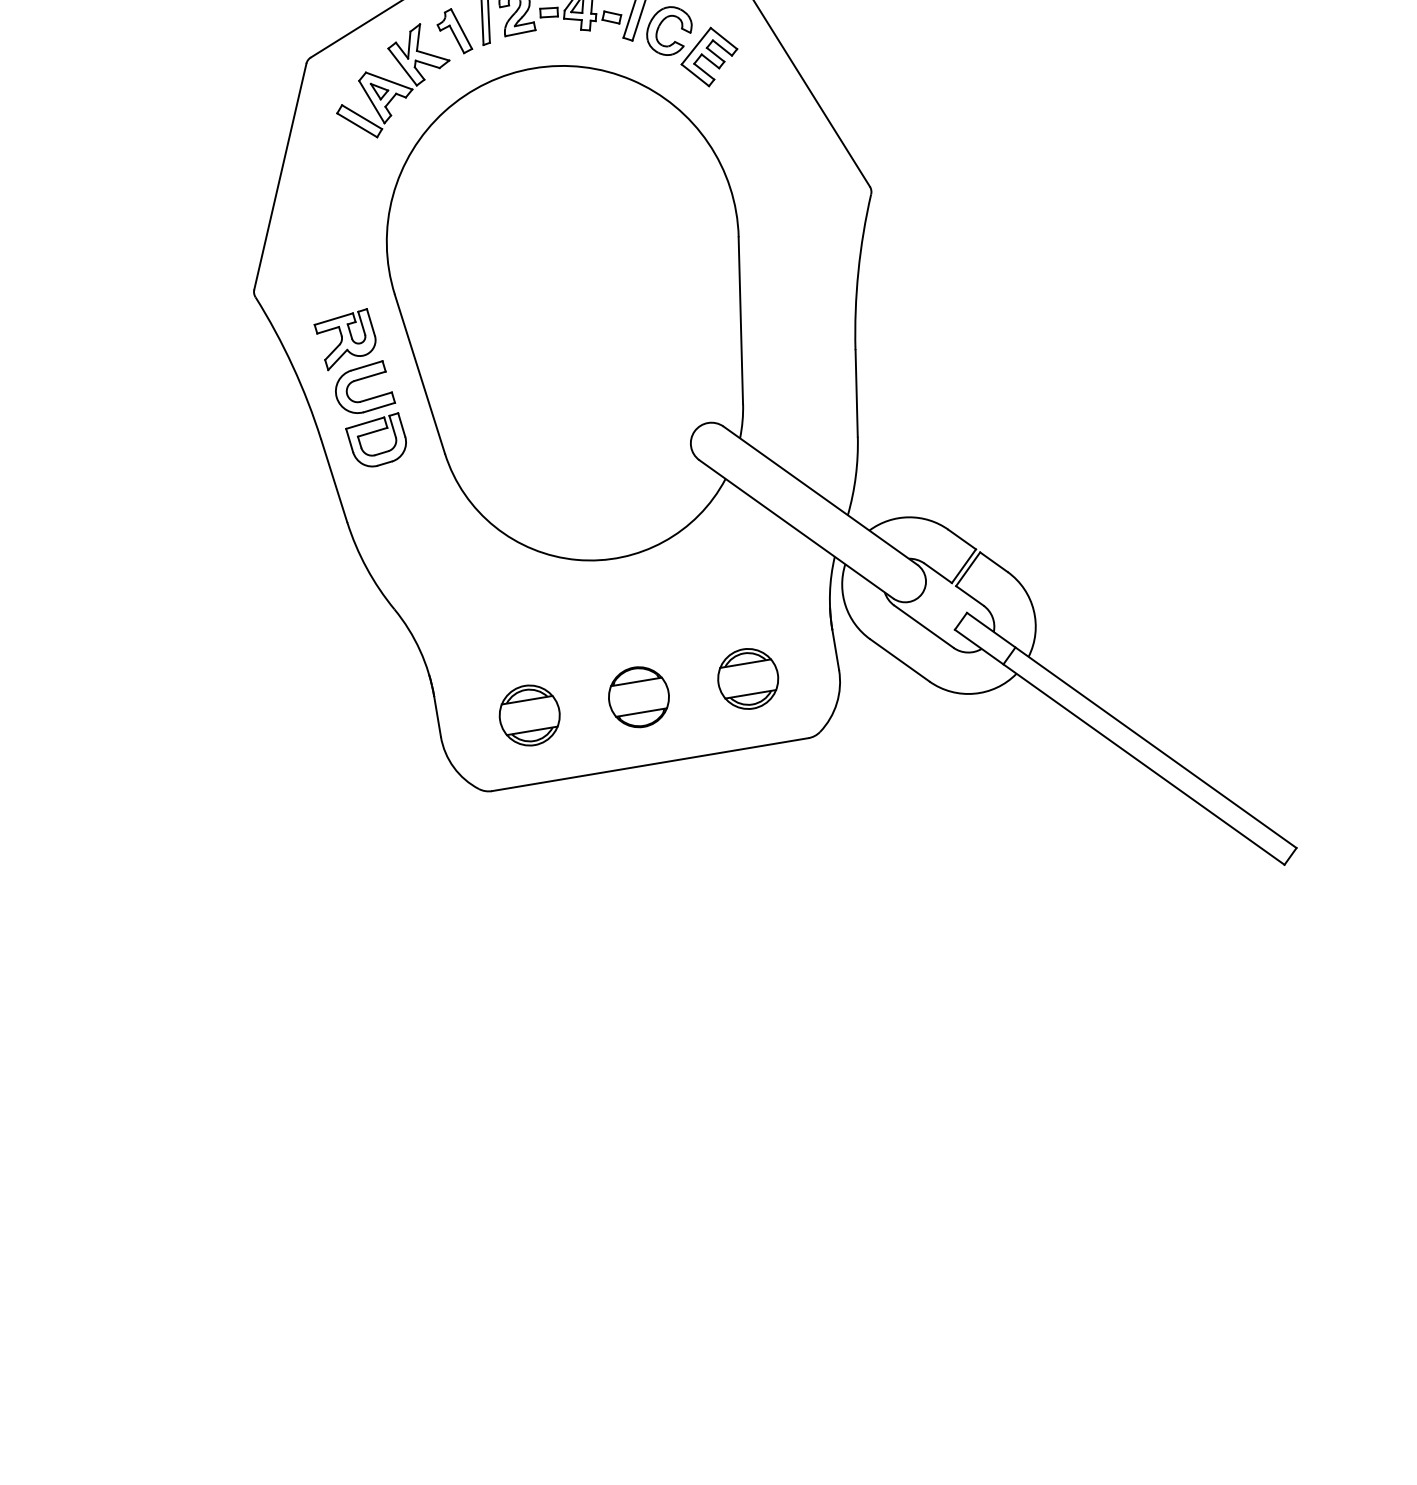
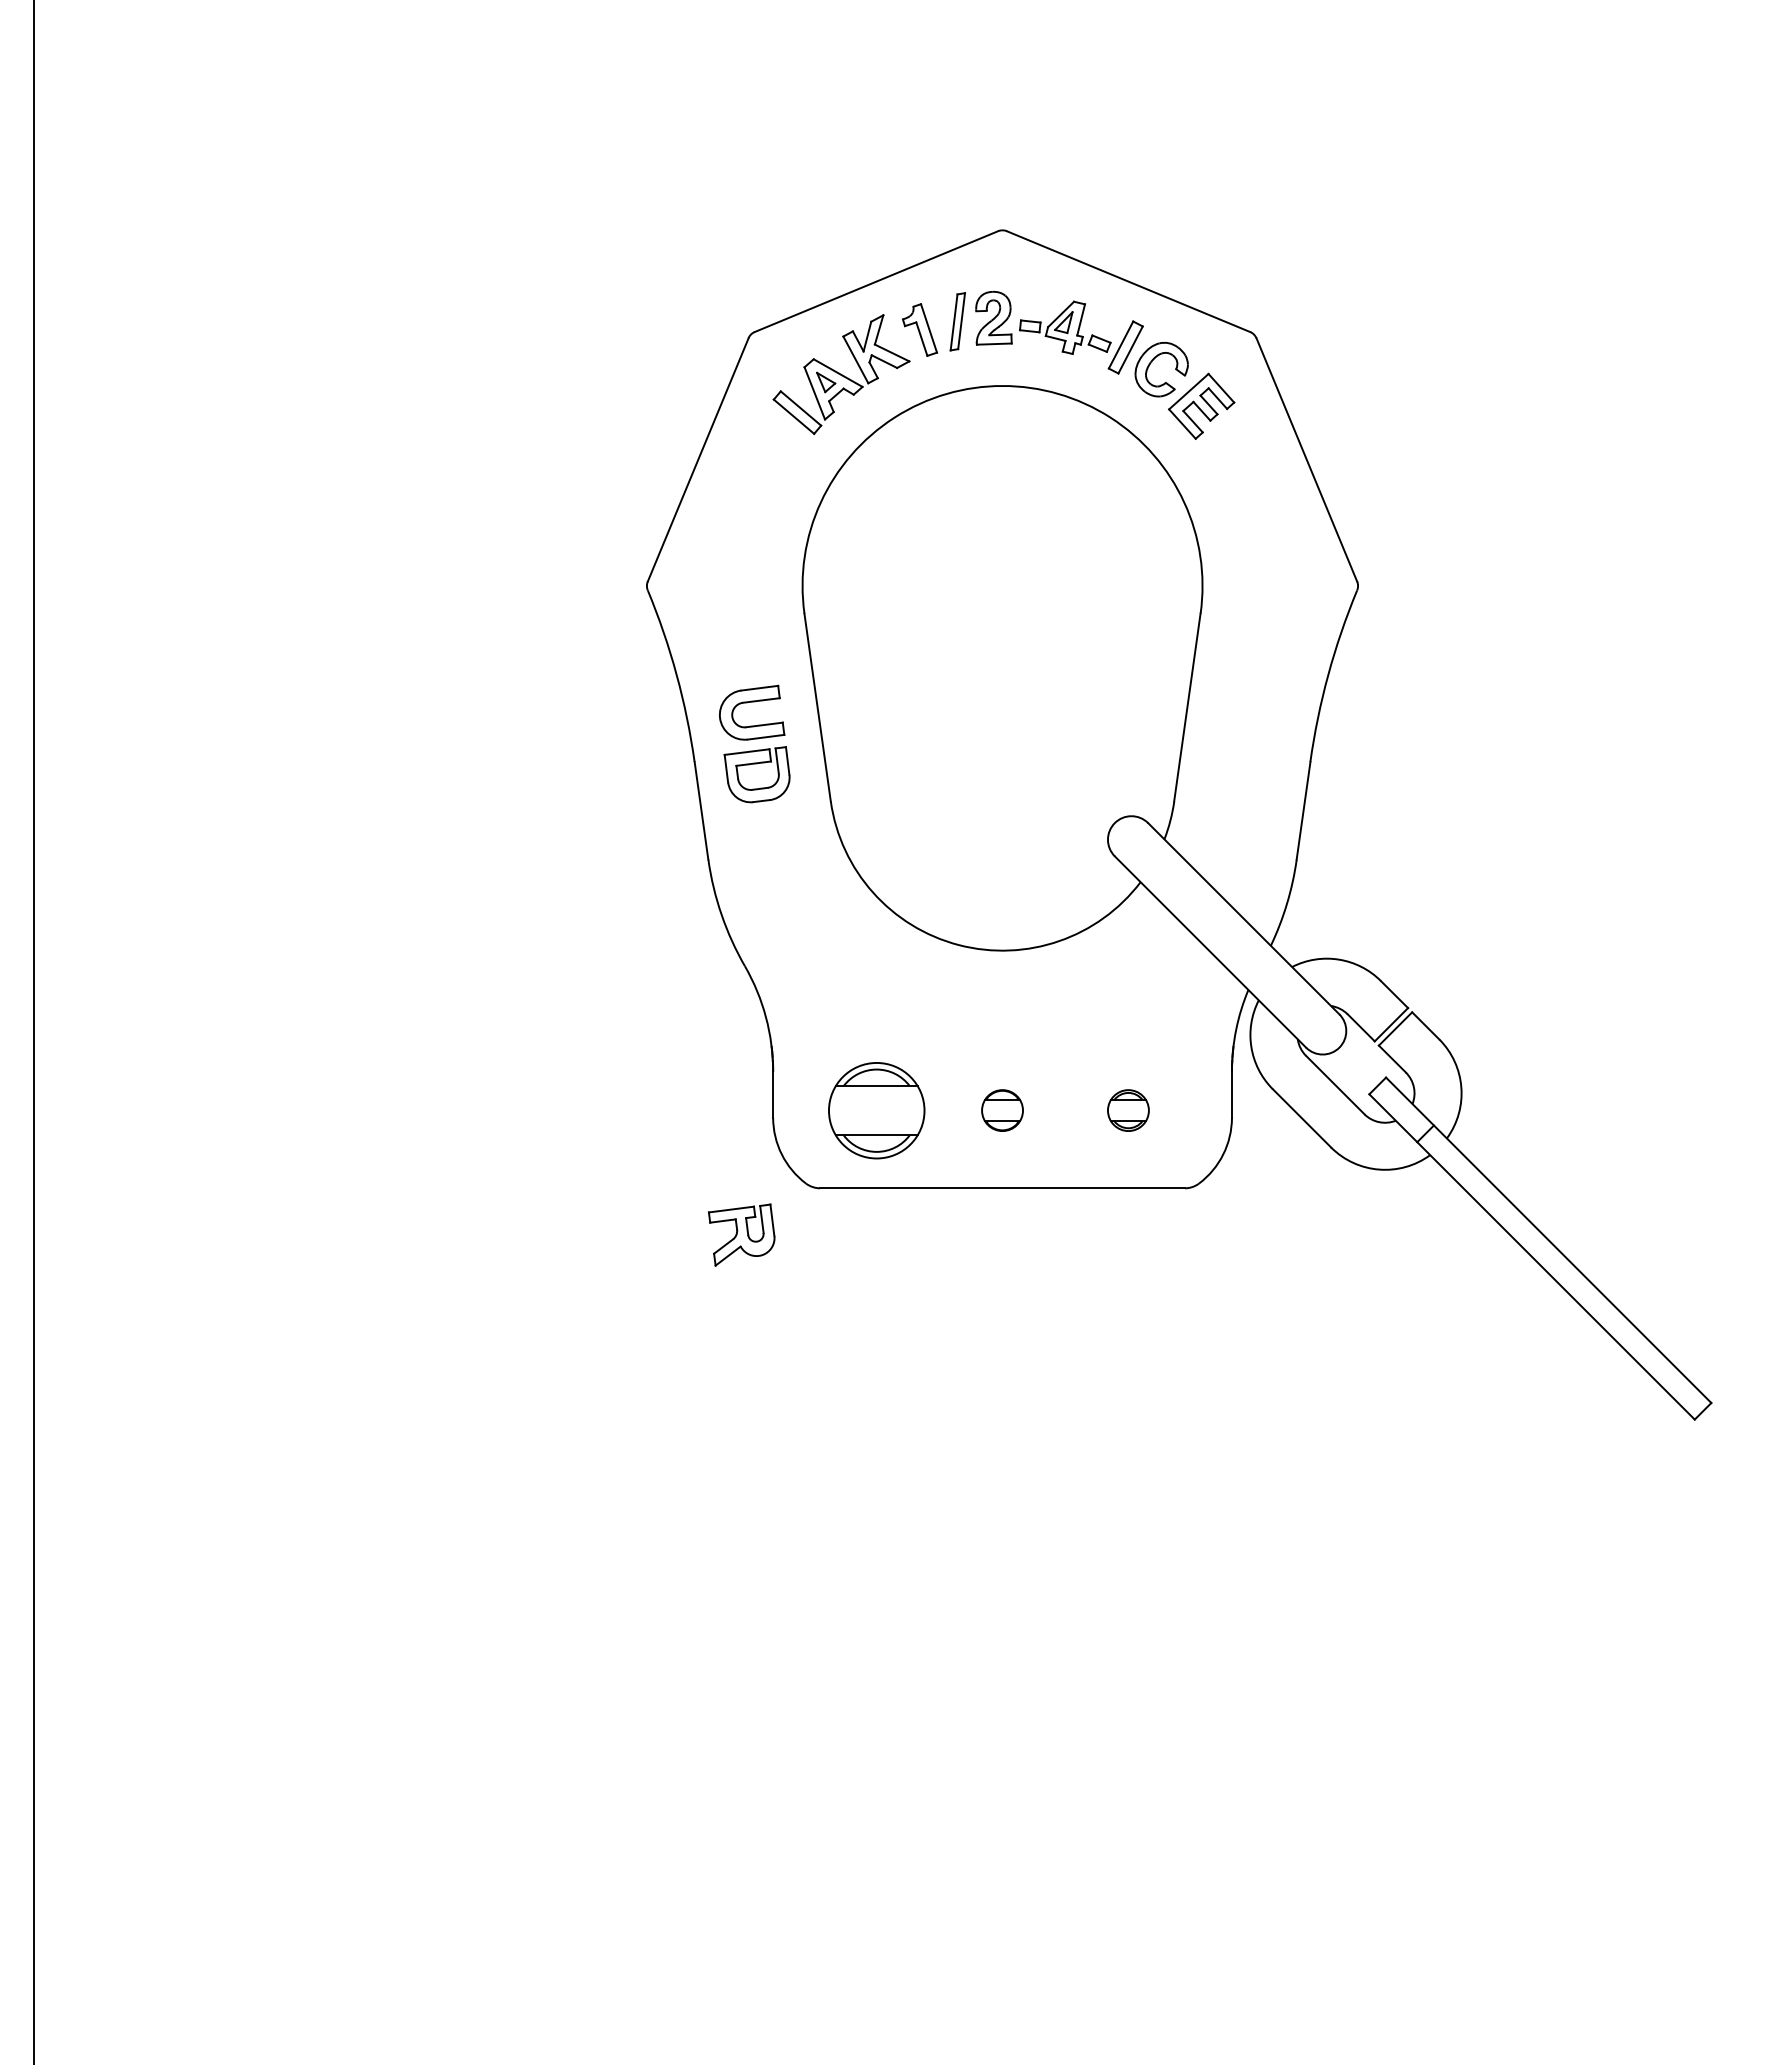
part: (346, 339) -> (741, 1234), moved
part: (748, 678) -> (1128, 1110), size x0.6
part: (638, 697) -> (1002, 1110), size x0.6
part: (529, 715) -> (876, 1110), size x1.4

